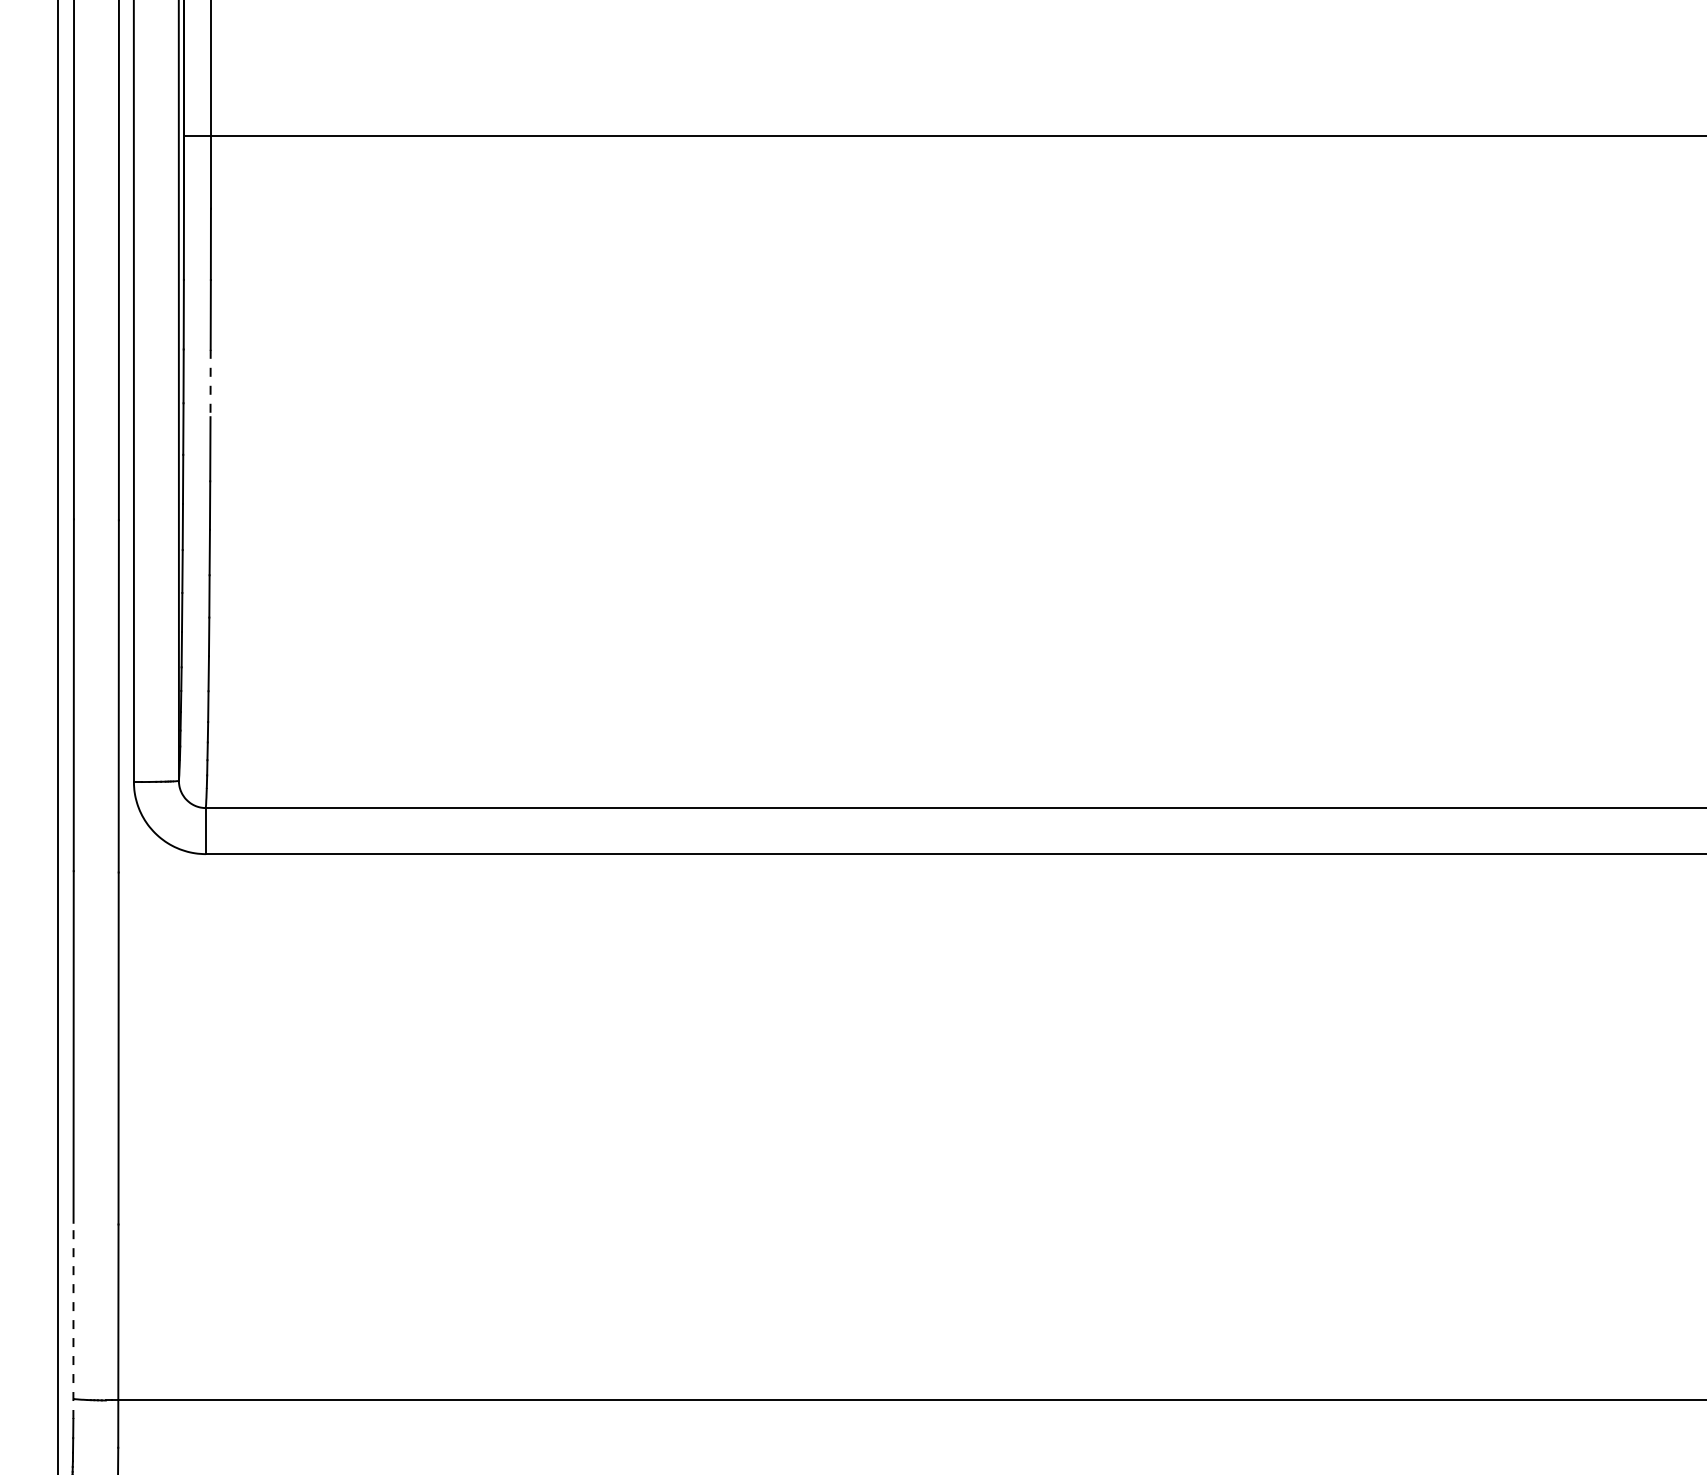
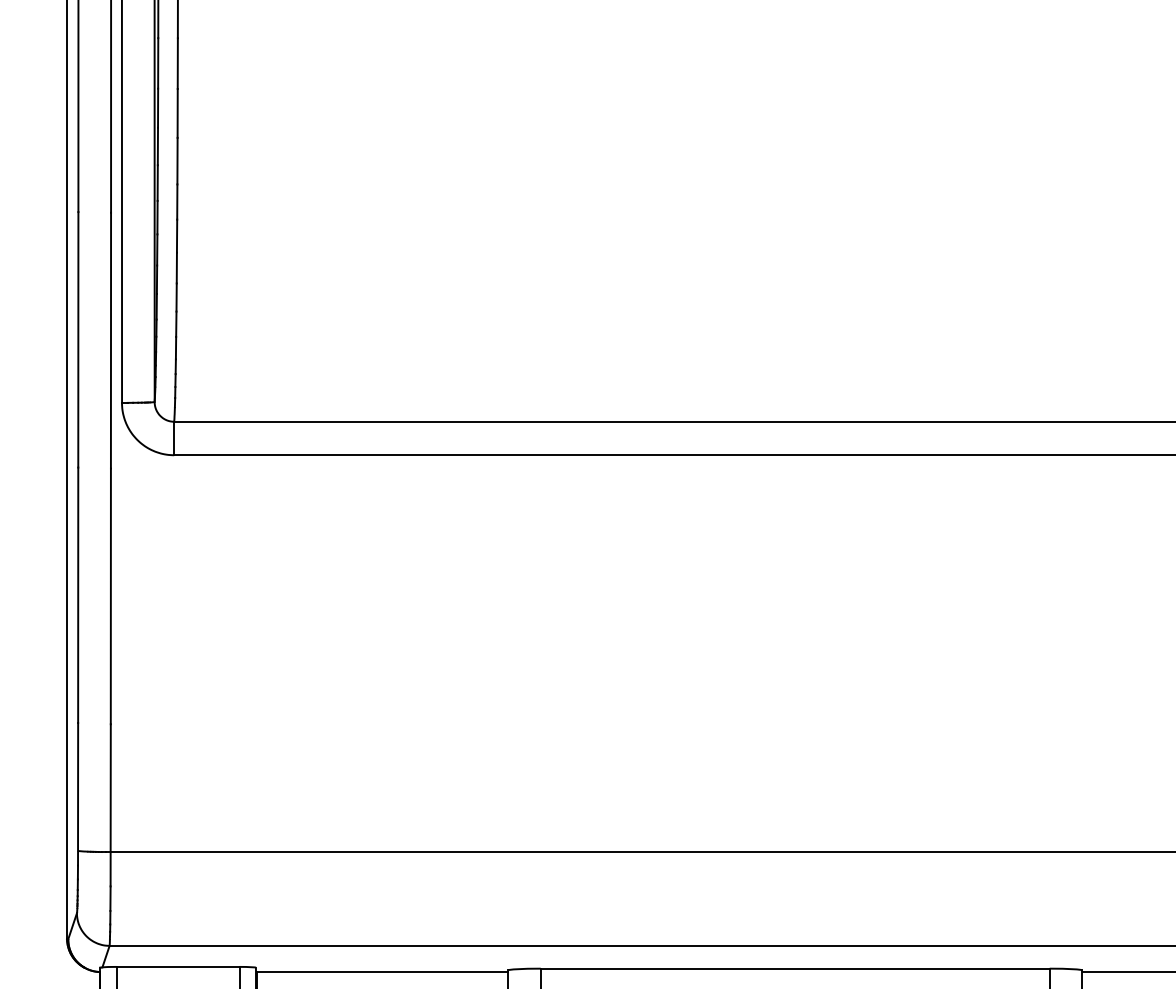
line: (210, 383) -> (177, 113), dashed -> solid
line: (73, 1320) -> (78, 793), dashed -> solid

